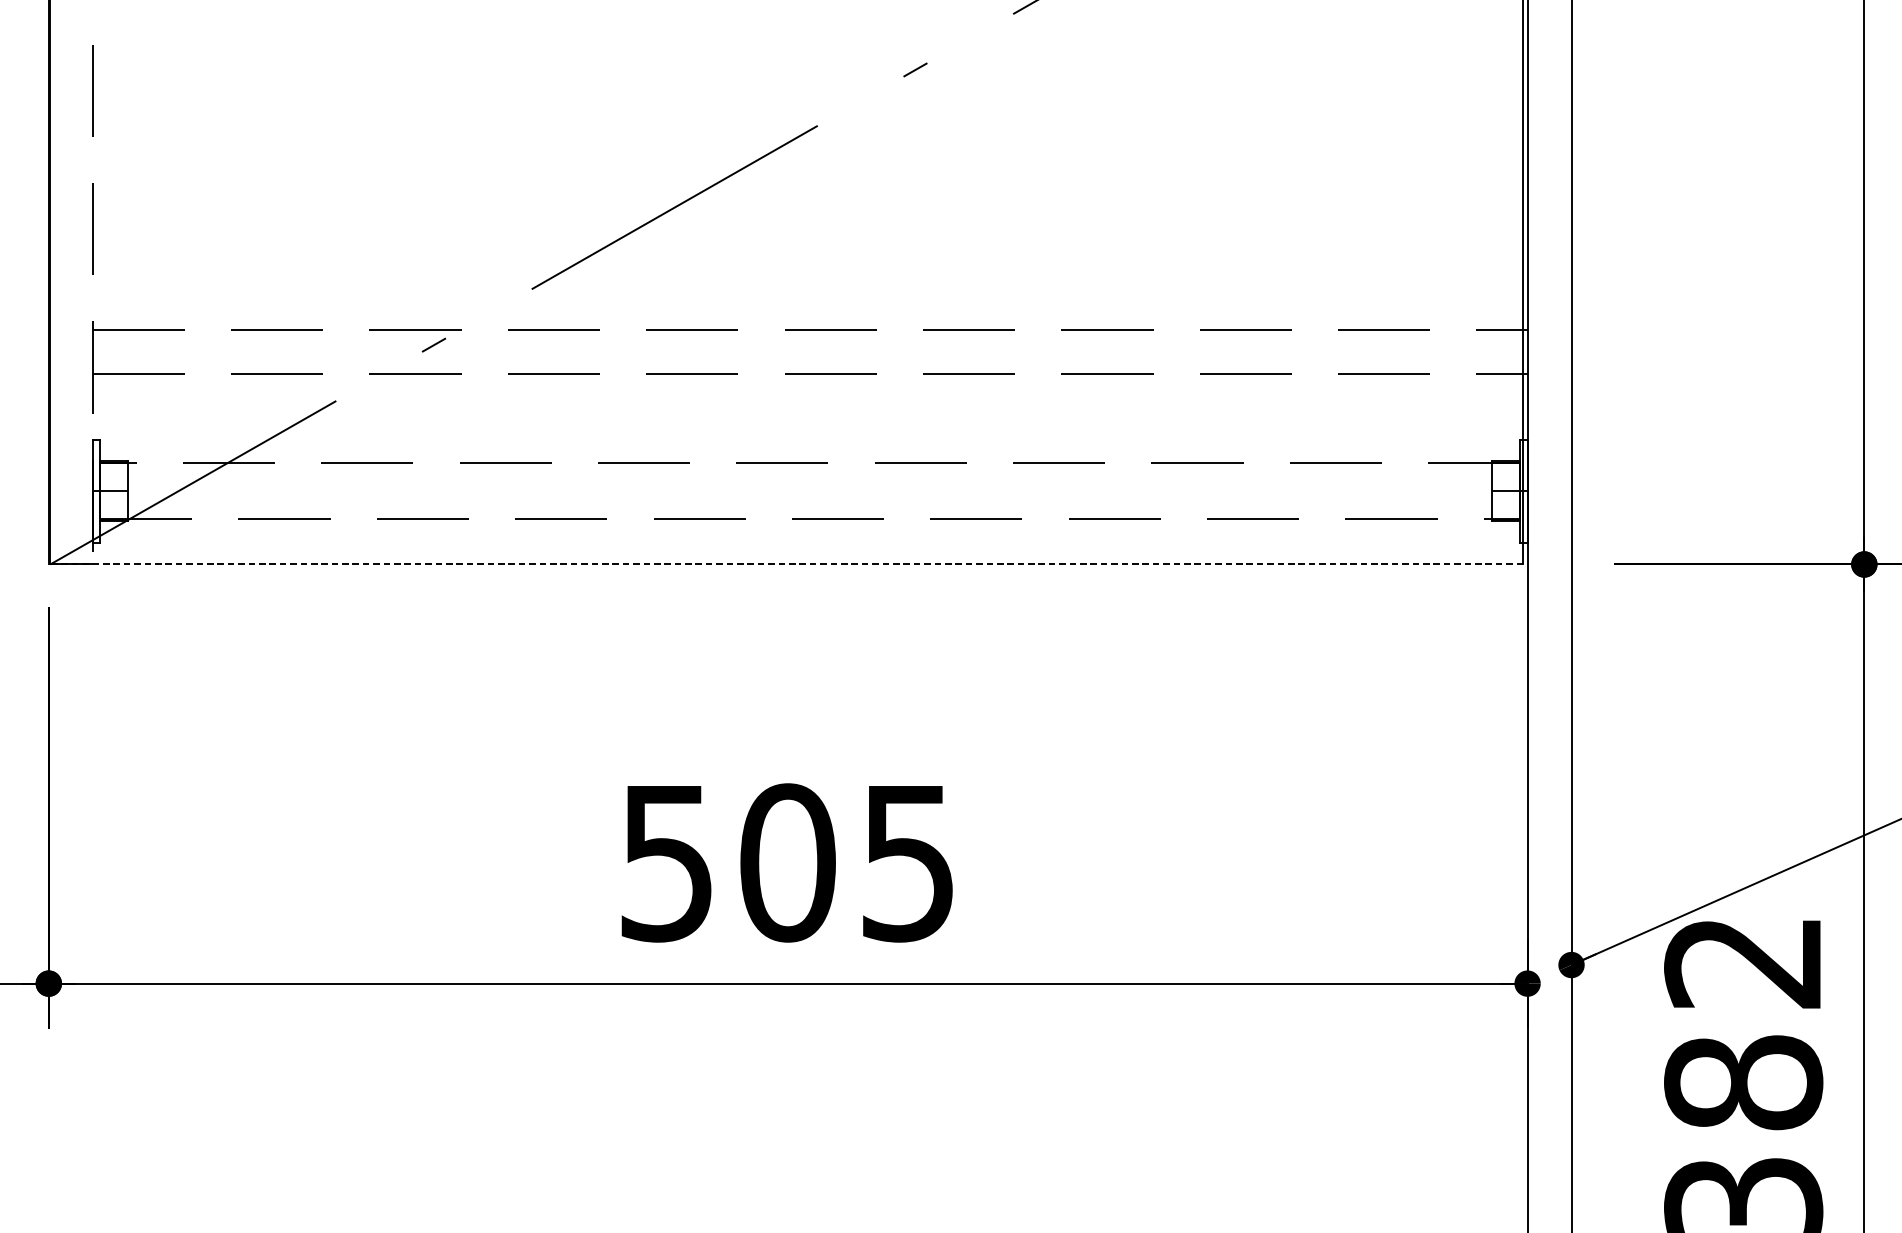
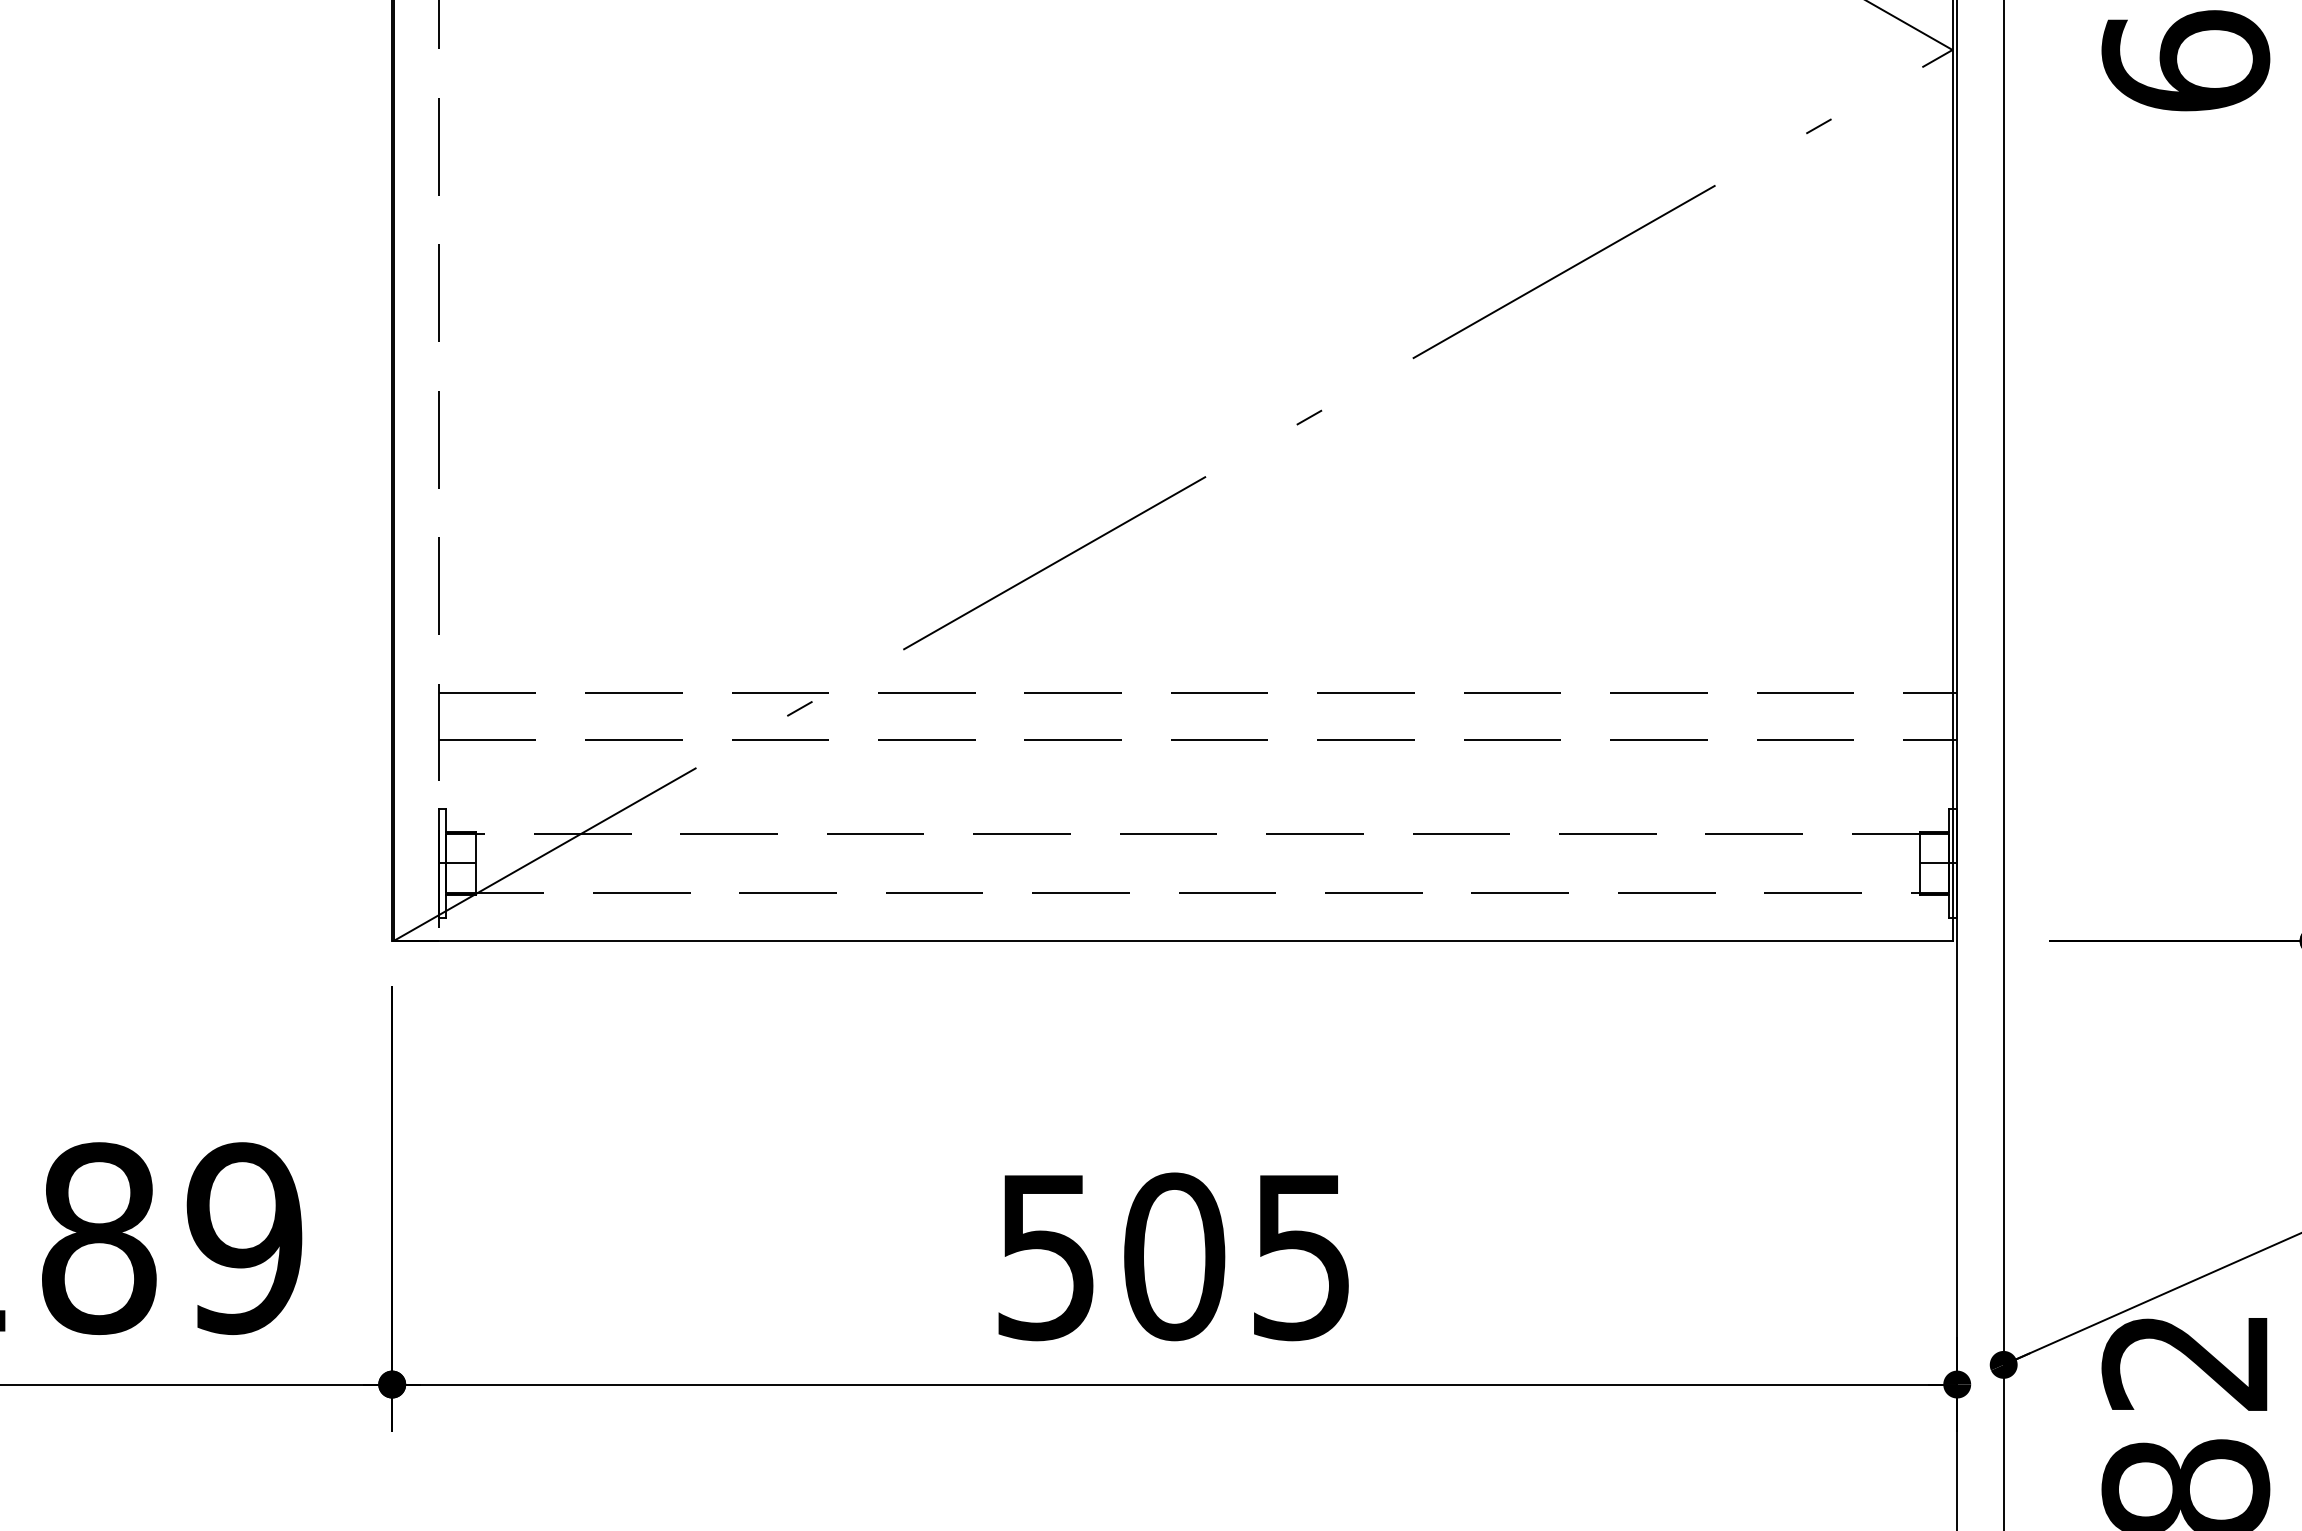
line: (786, 564) -> (1172, 940), dashed -> solid

